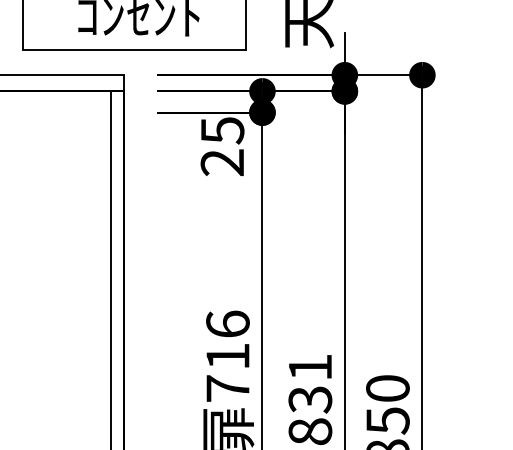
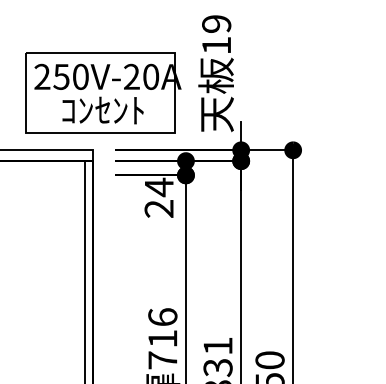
text: (222, 130) -> (159, 187), 25 -> 24

